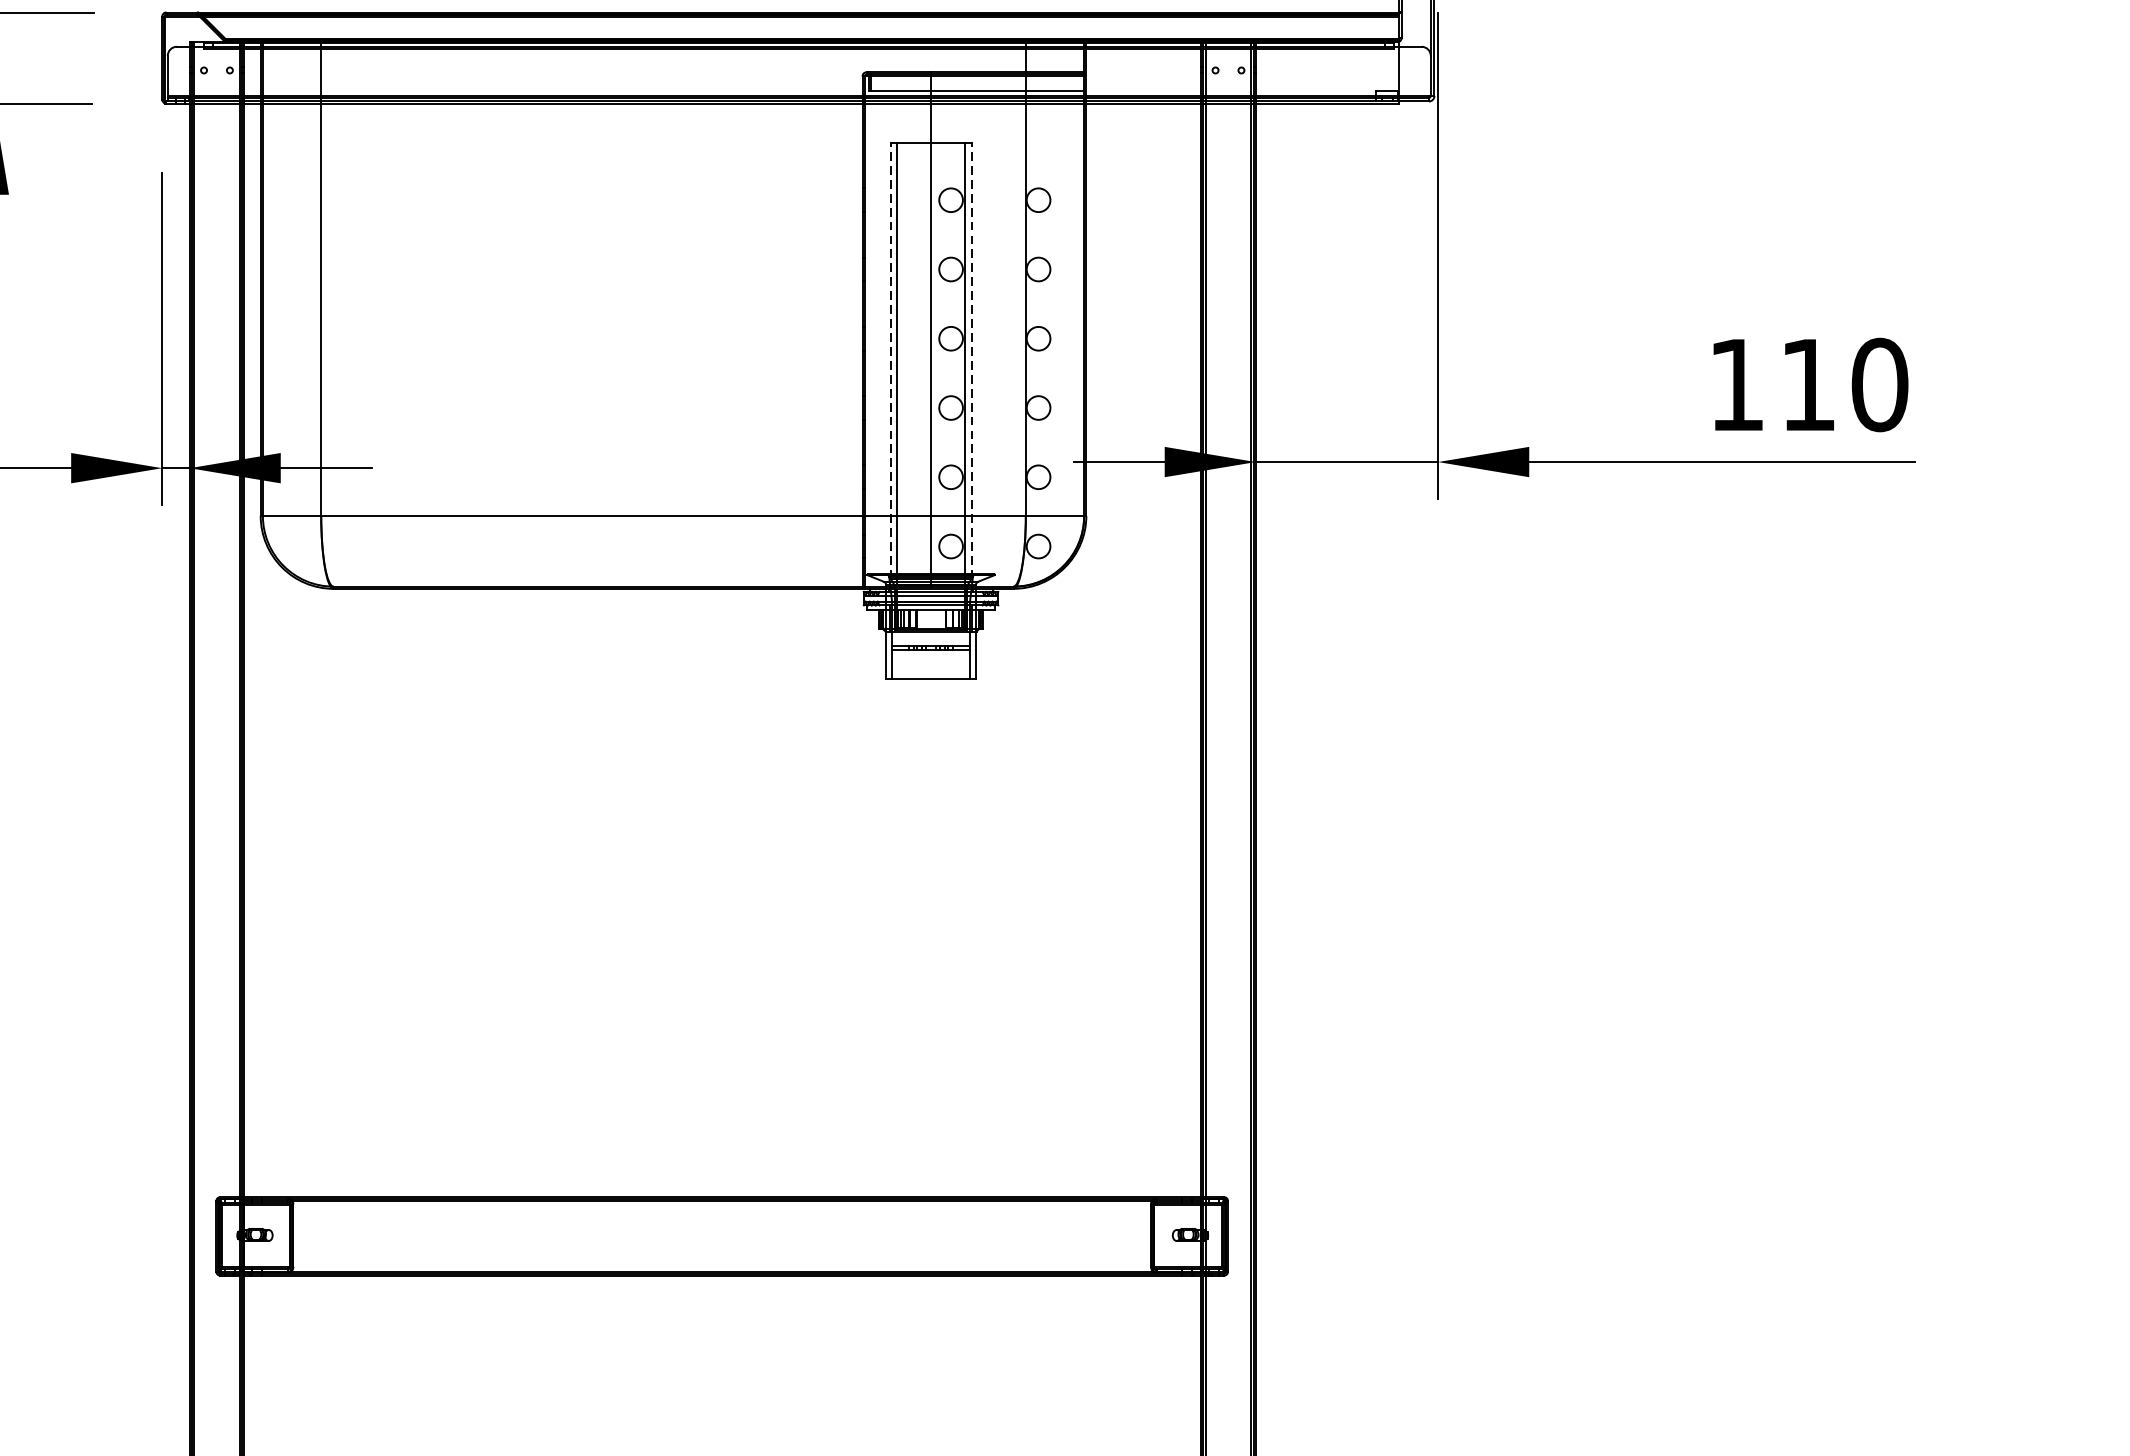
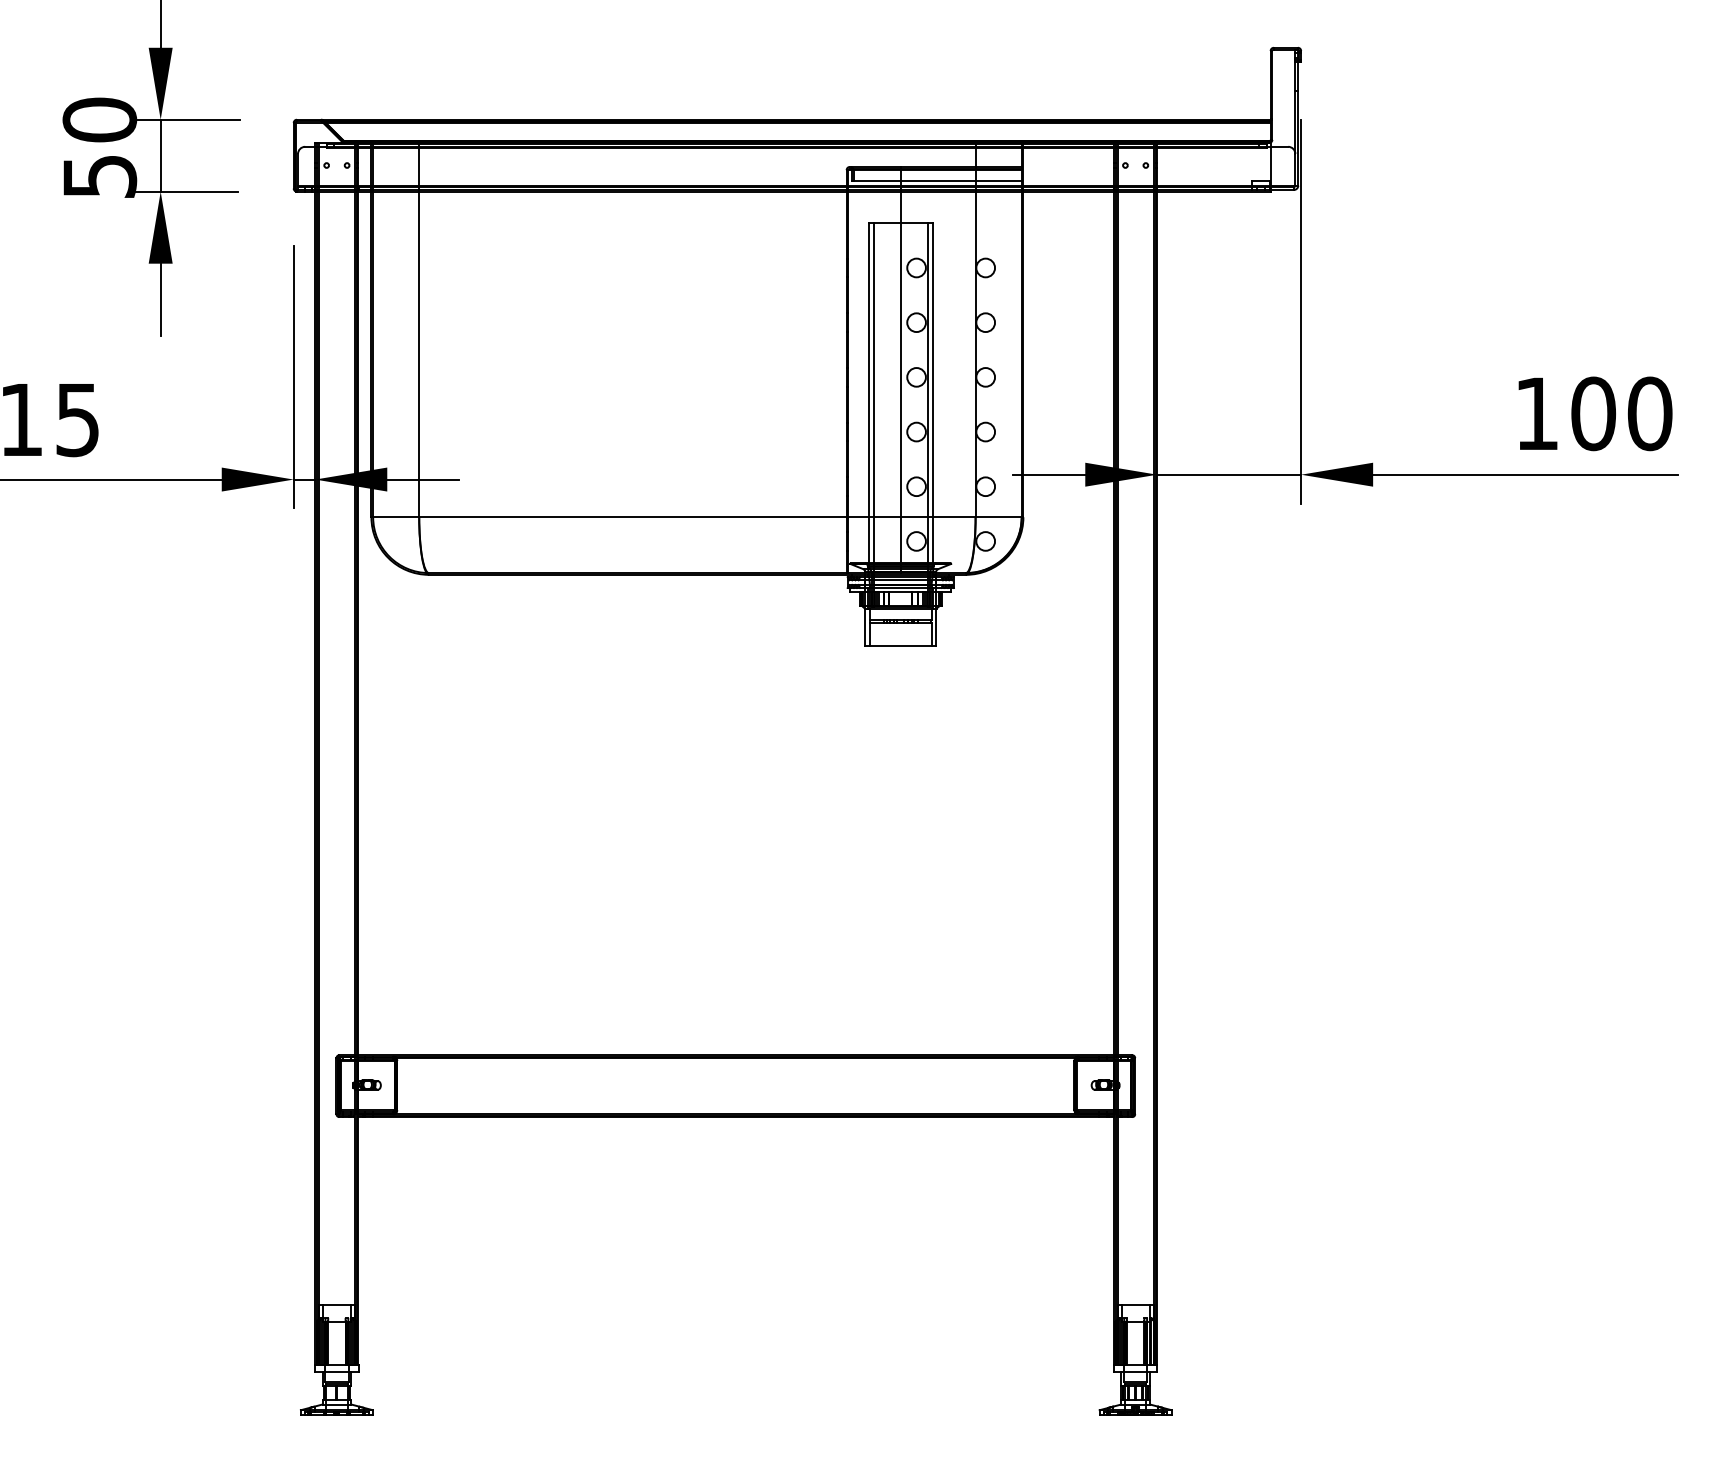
line: (890, 360) -> (868, 394), dashed -> solid
line: (971, 360) -> (932, 394), dashed -> solid
text: (1808, 384) -> (1593, 413), 110 -> 100

